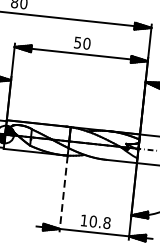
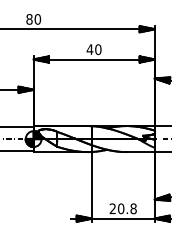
text: (77, 42) -> (89, 49), 50 -> 40
line: (63, 193) -> (91, 186), dashed -> solid
text: (83, 220) -> (112, 208), 10.8 -> 20.8

